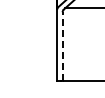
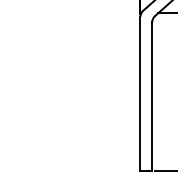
line: (62, 46) -> (152, 96), dashed -> solid

